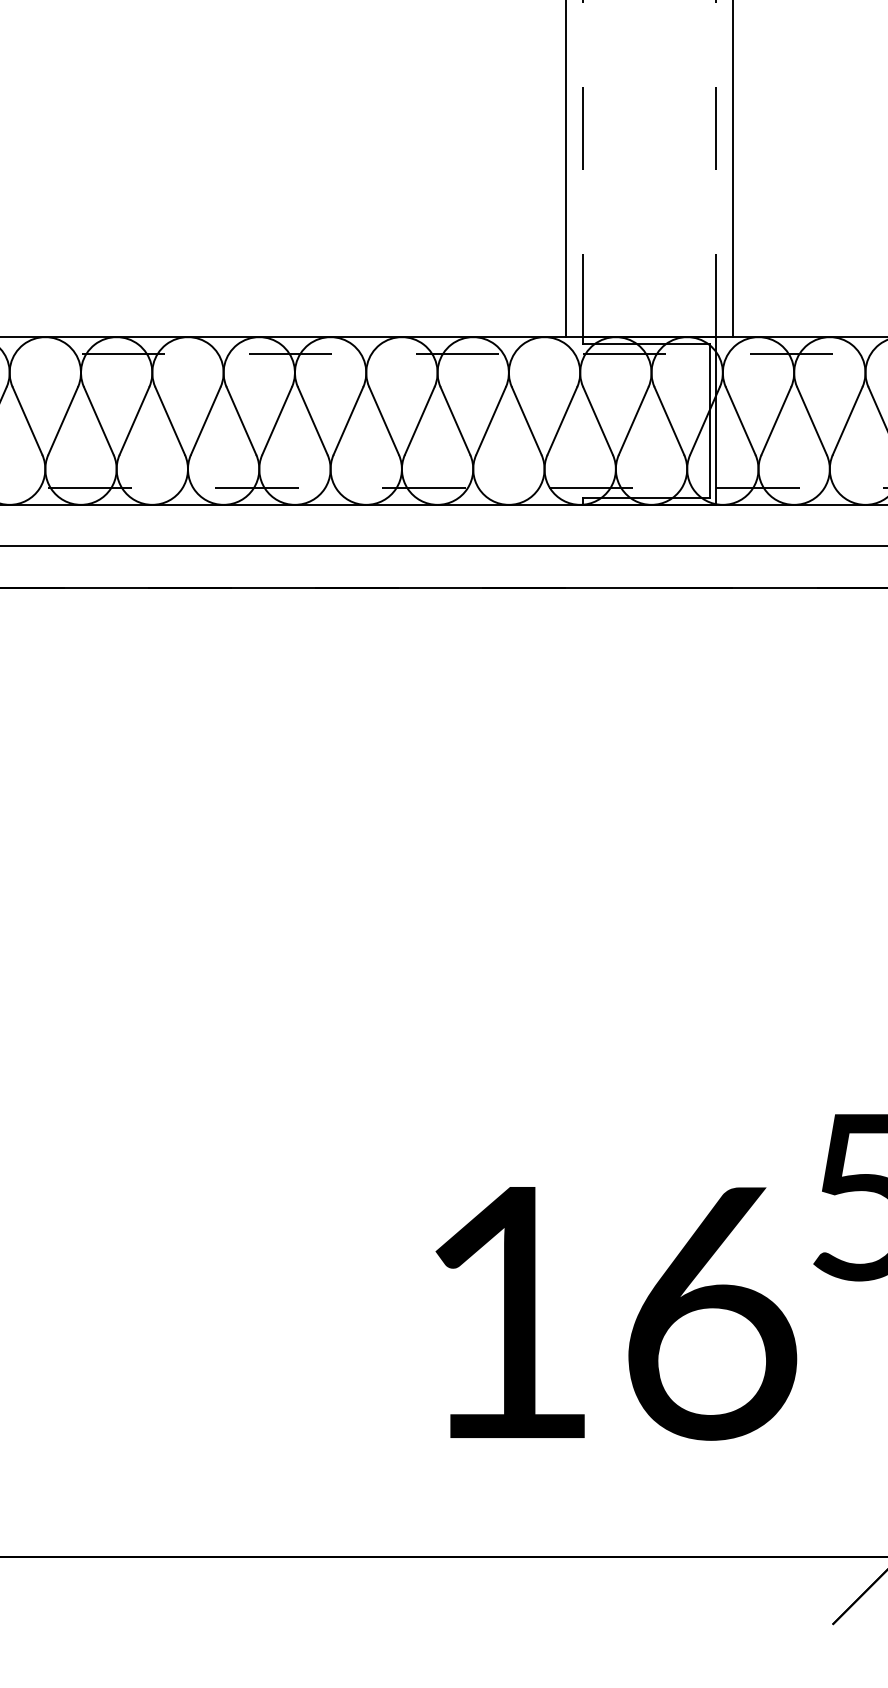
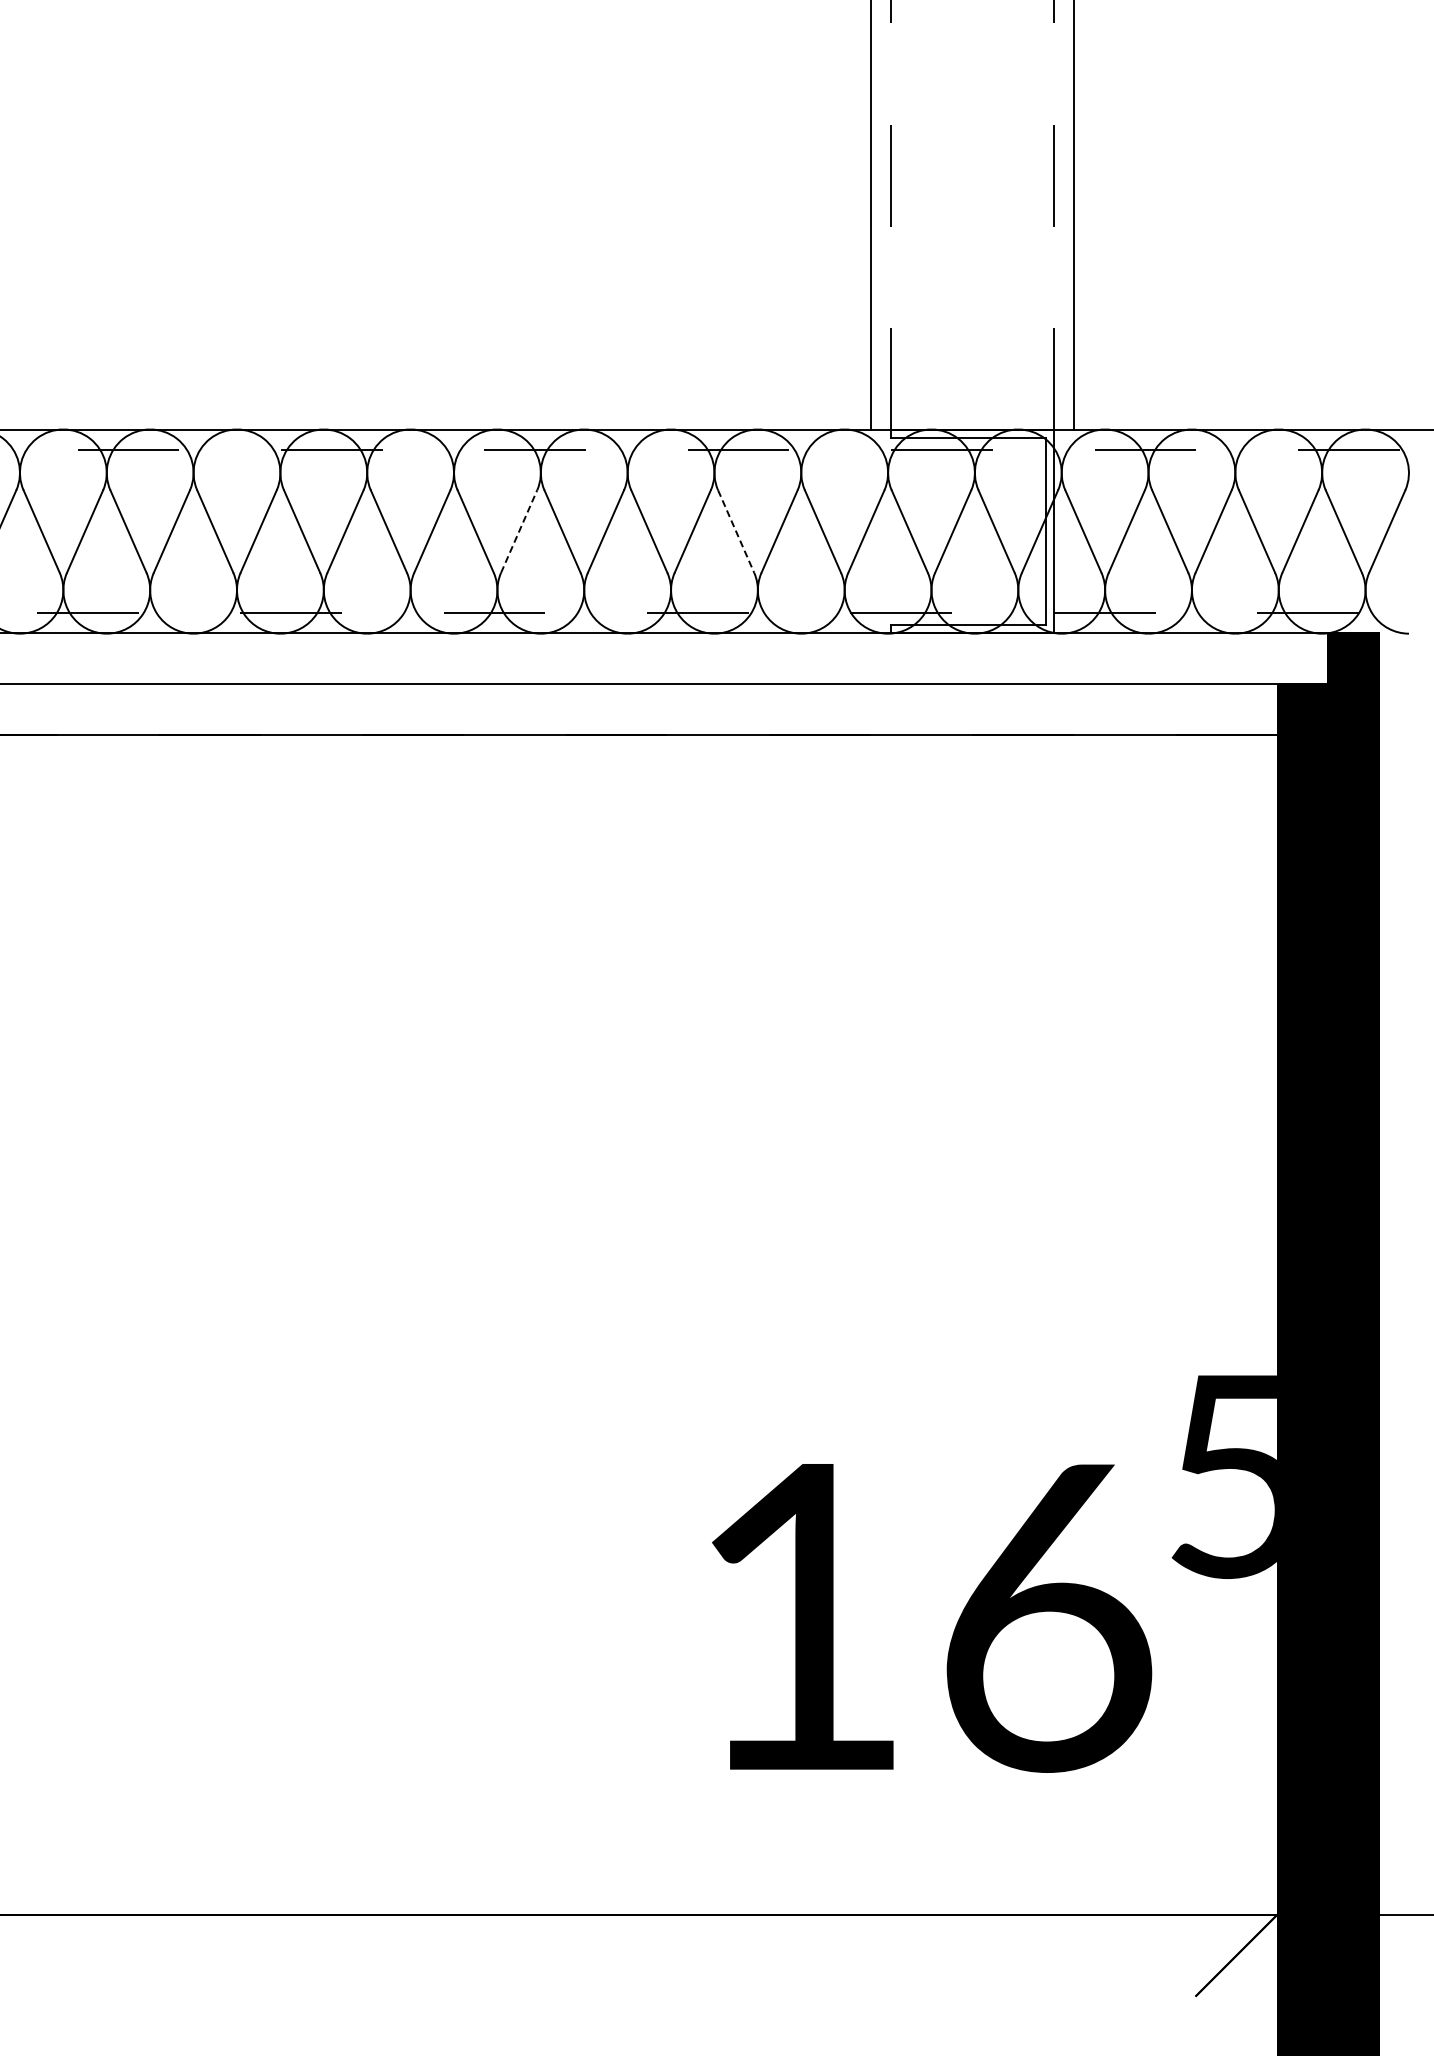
line: (277, 420) -> (519, 531), solid -> dashed
line: (455, 421) -> (736, 532), solid -> dashed

